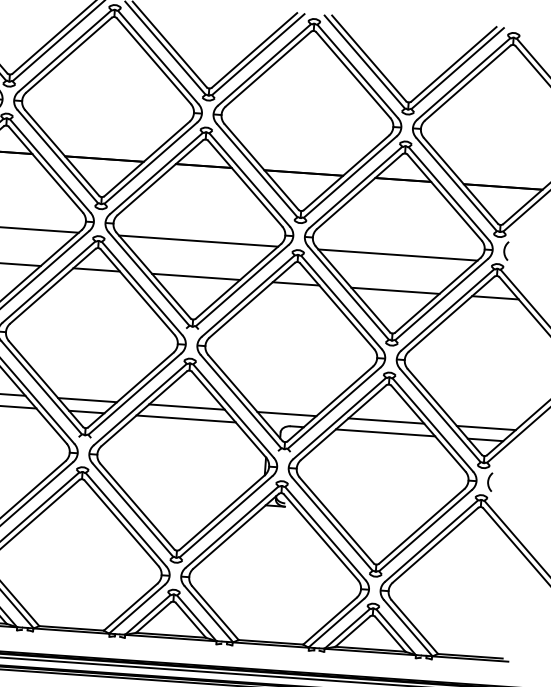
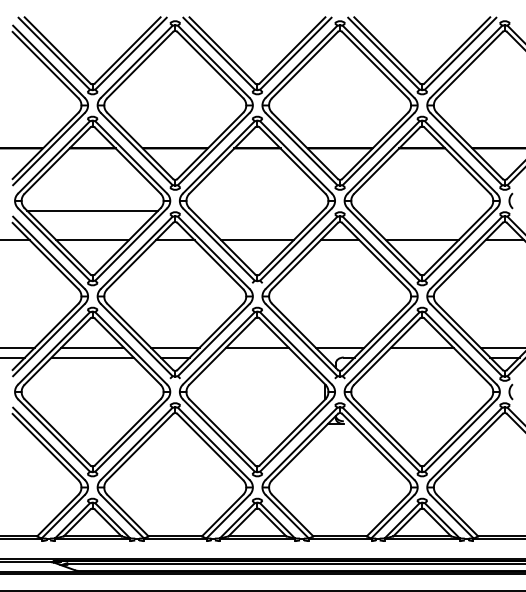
line: (198, 241) -> (257, 210), removed
line: (398, 255) -> (422, 210), removed
line: (186, 418) -> (257, 357), removed
line: (385, 432) -> (422, 357), removed

